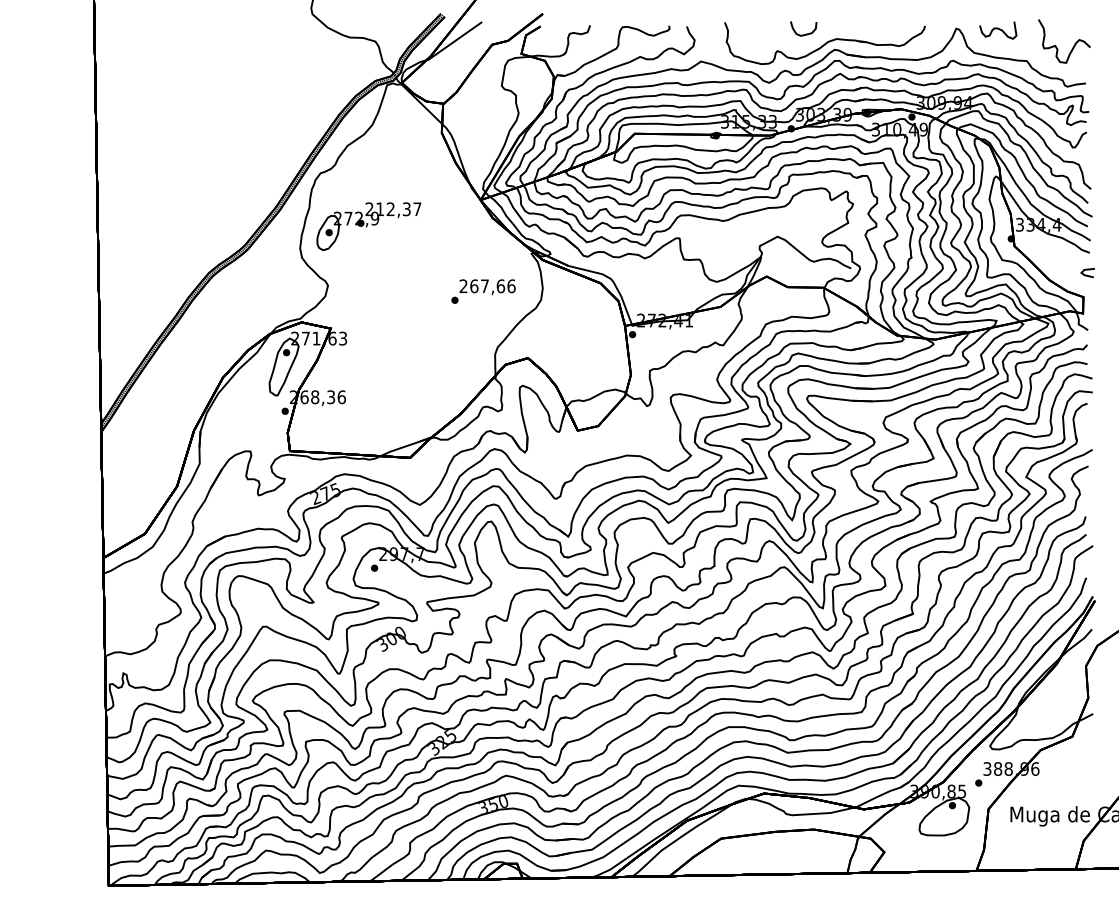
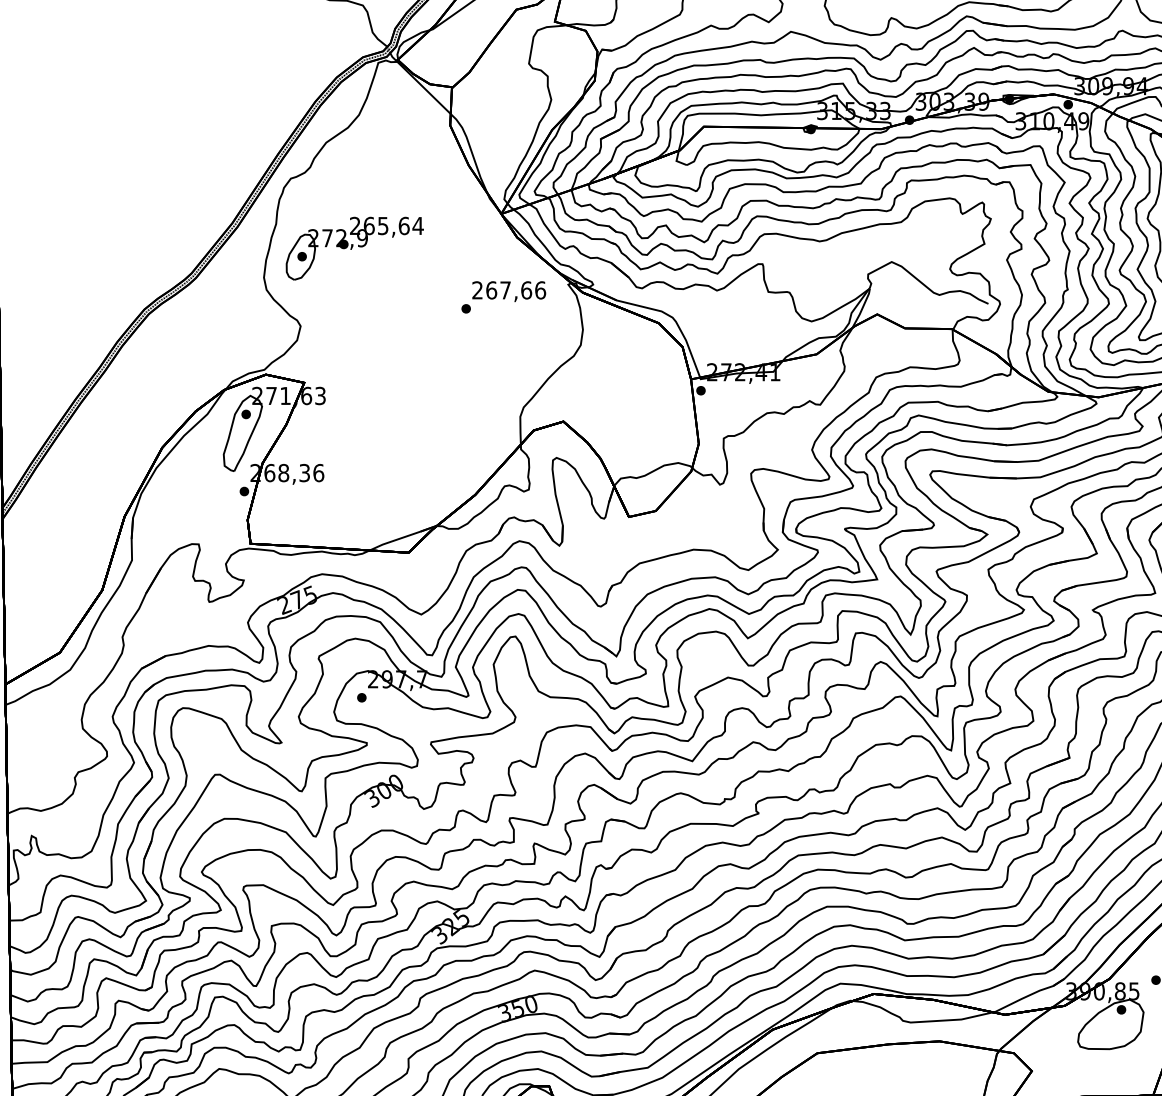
text: (398, 209) -> (393, 226), 212,37 -> 265,64
text: (483, 291) -> (503, 297), moved

